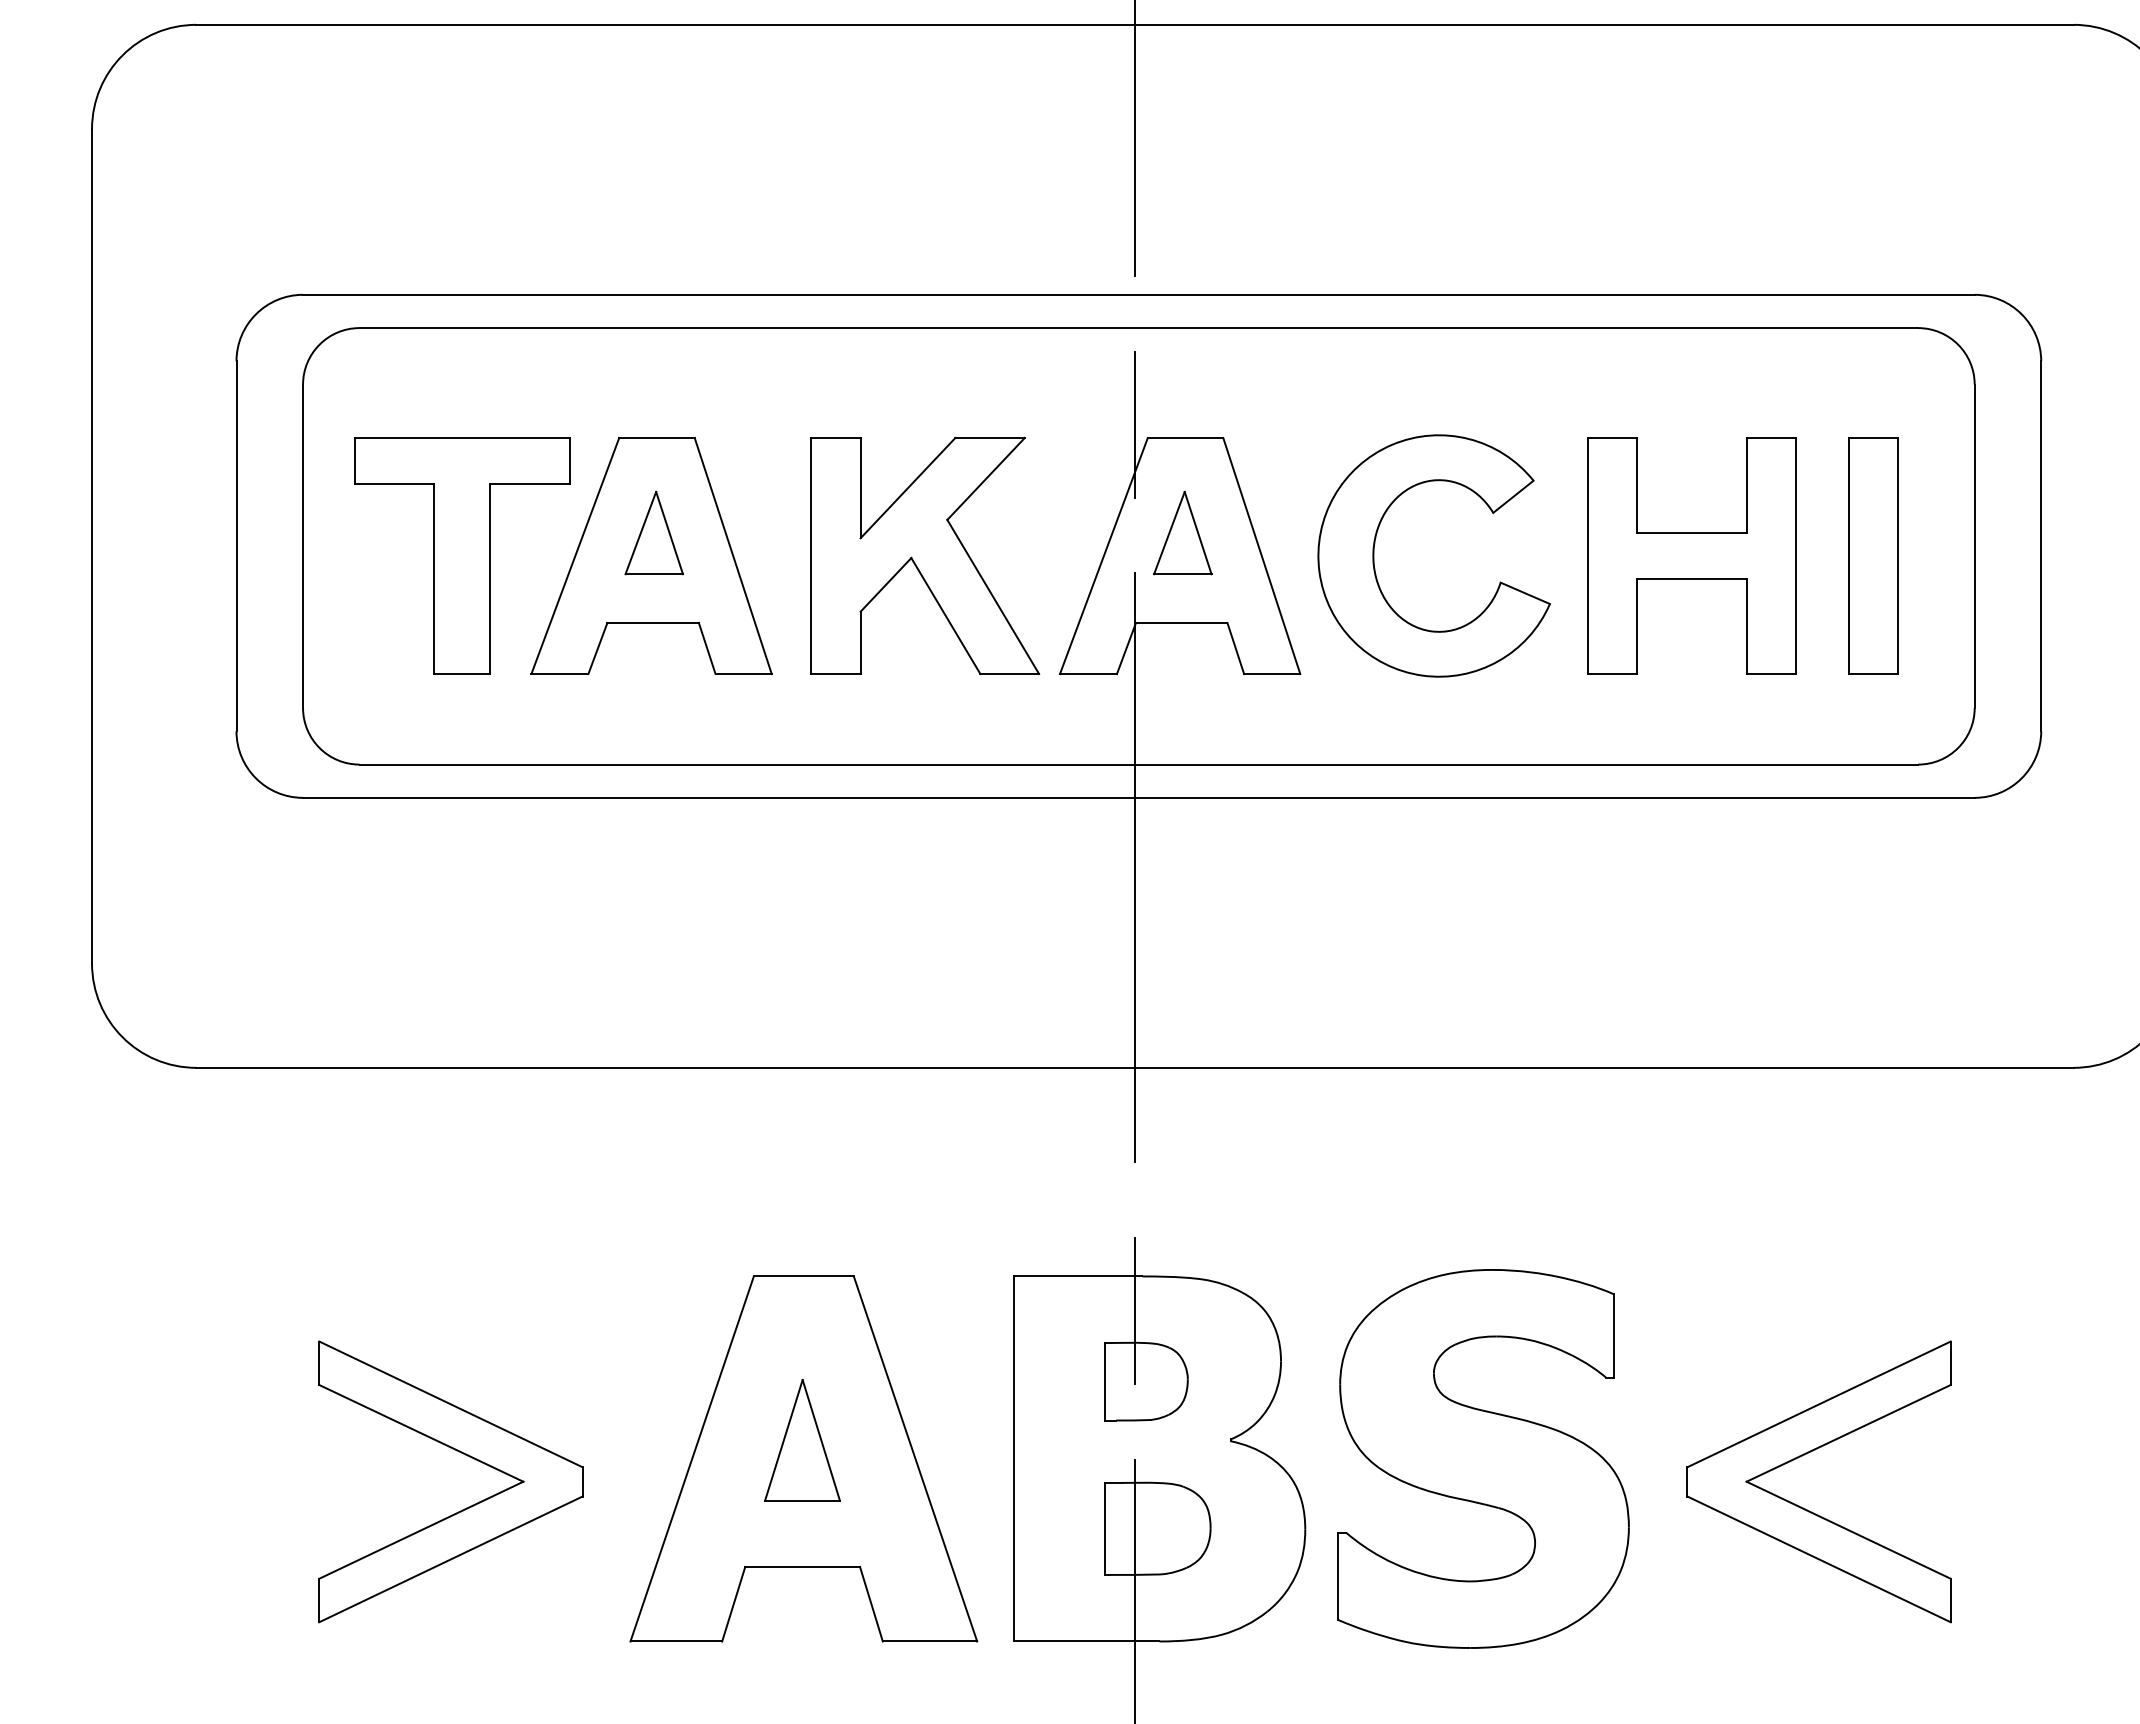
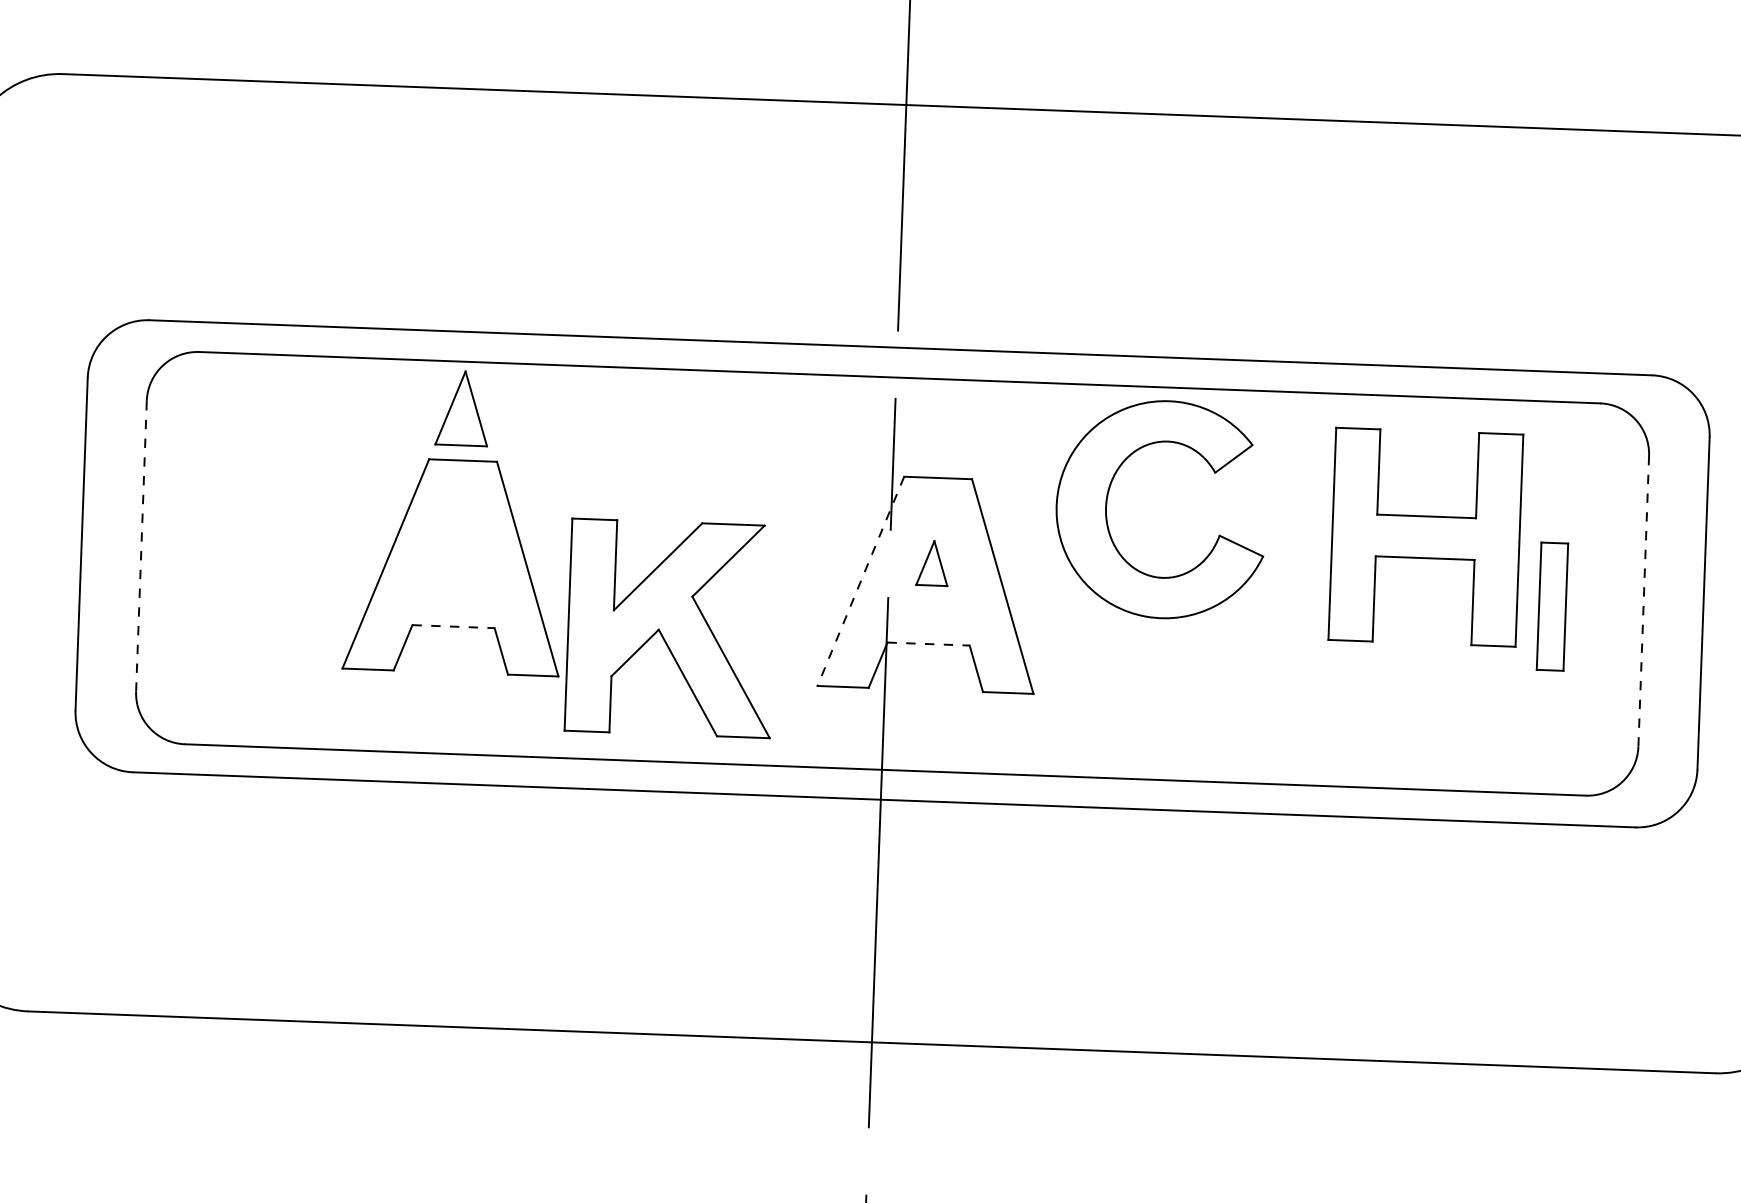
part: (653, 532) -> (461, 407), moved
part: (1182, 532) -> (932, 562), size x0.6
line: (303, 546) -> (141, 546), solid -> dashed
line: (1974, 546) -> (1643, 601), solid -> dashed
part: (462, 555) -> (284, 559), removed
part: (925, 555) -> (671, 627), moved
part: (1374, 555) -> (1107, 507), moved
part: (1691, 555) -> (1425, 536), moved
part: (1873, 555) -> (1552, 606), size x0.6
line: (1103, 556) -> (860, 581), solid -> dashed
line: (653, 622) -> (453, 626), solid -> dashed
line: (1181, 622) -> (928, 643), solid -> dashed

